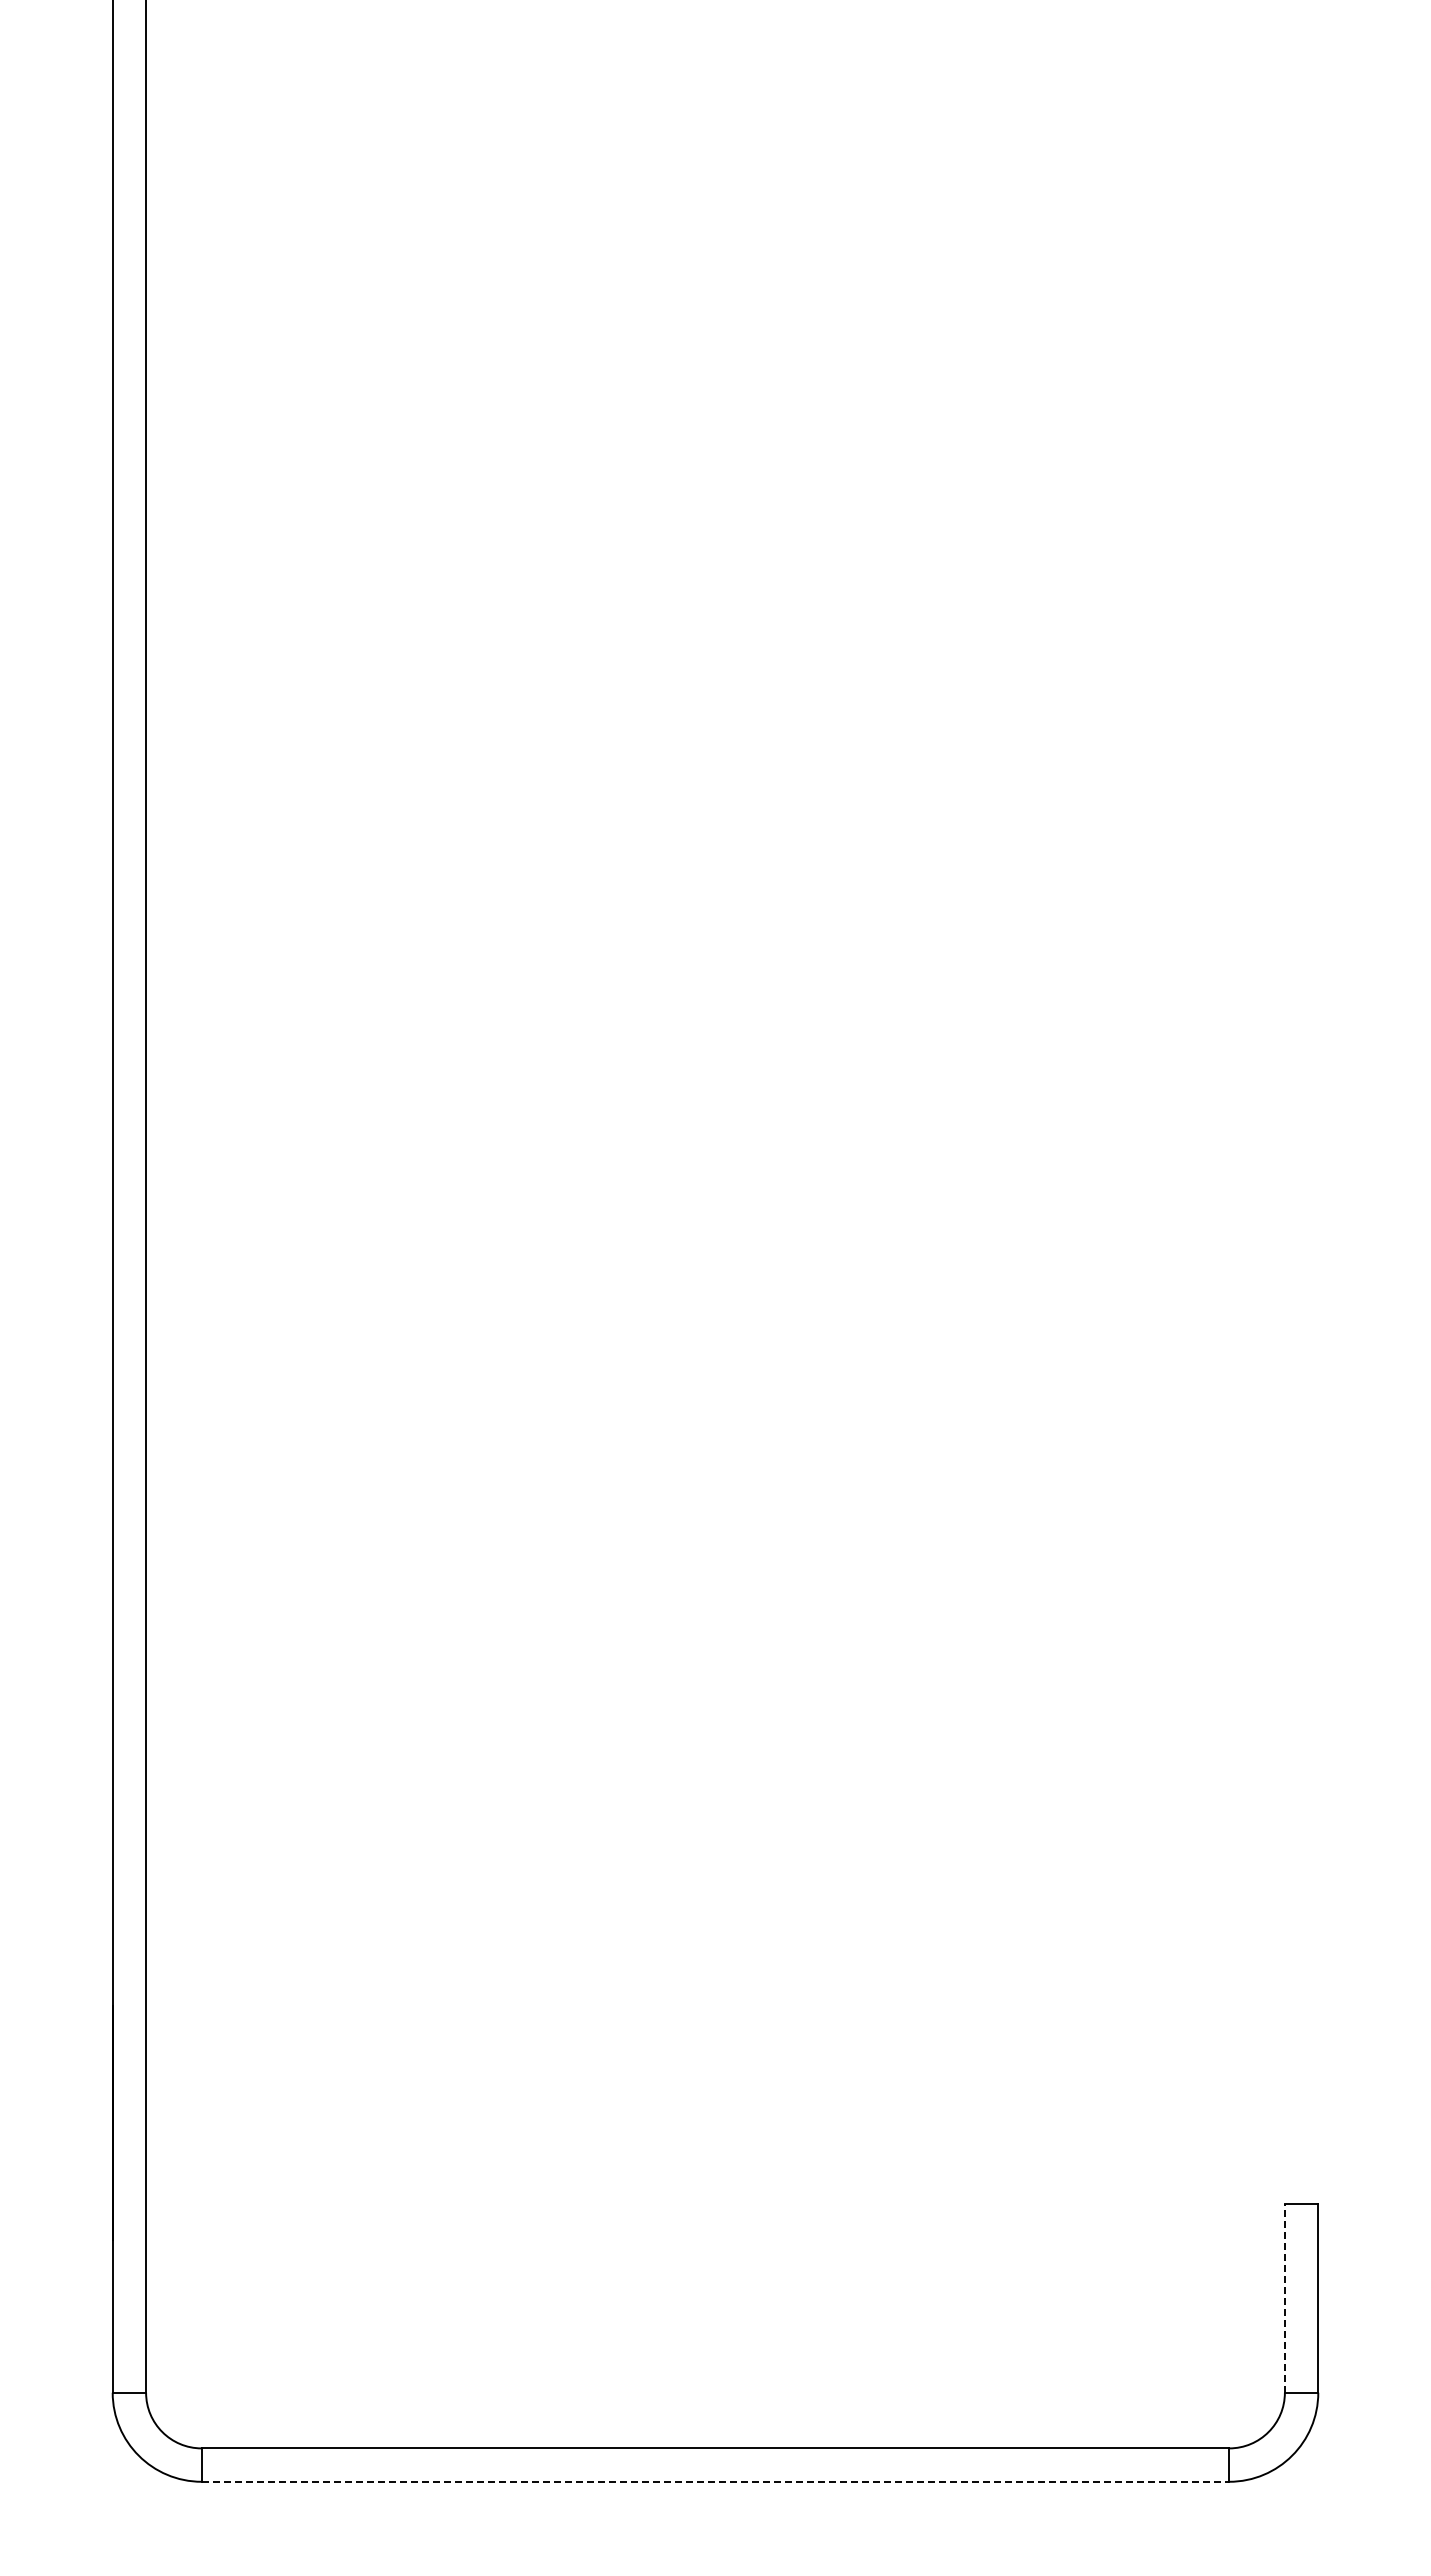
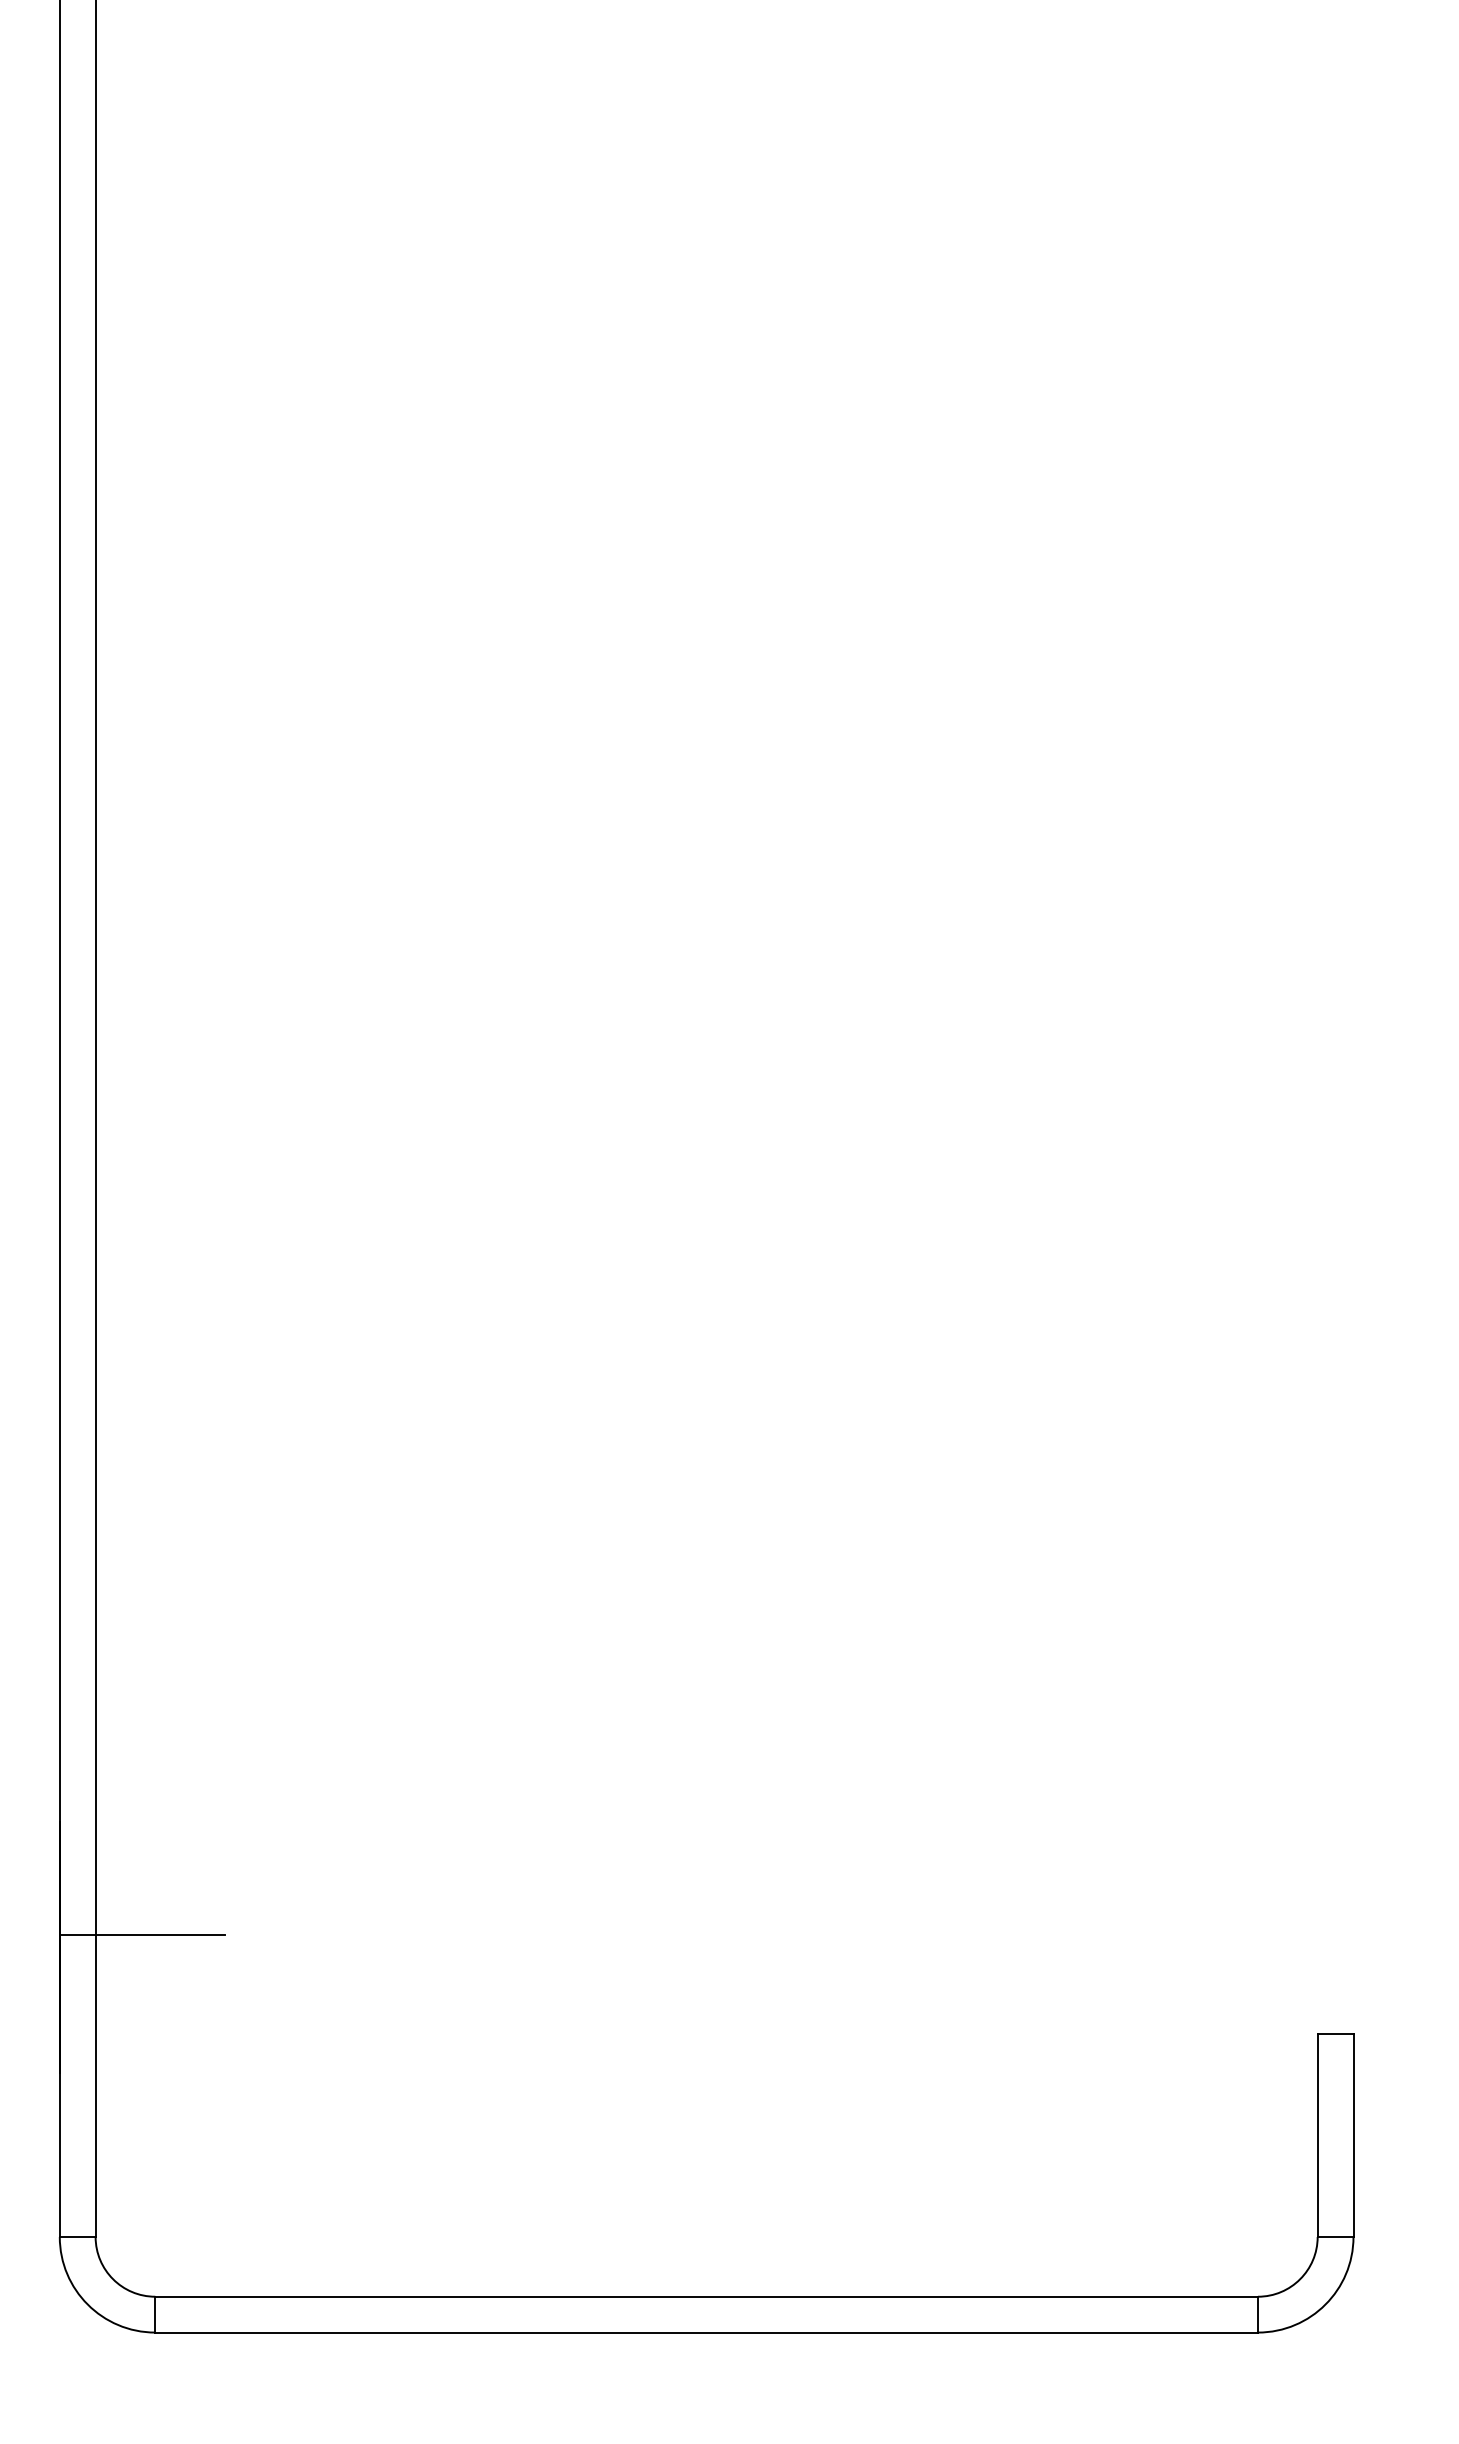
line: (189, 2110) -> (142, 1934), added
line: (1284, 2298) -> (1317, 2135), dashed -> solid
line: (715, 2481) -> (706, 2332), dashed -> solid

